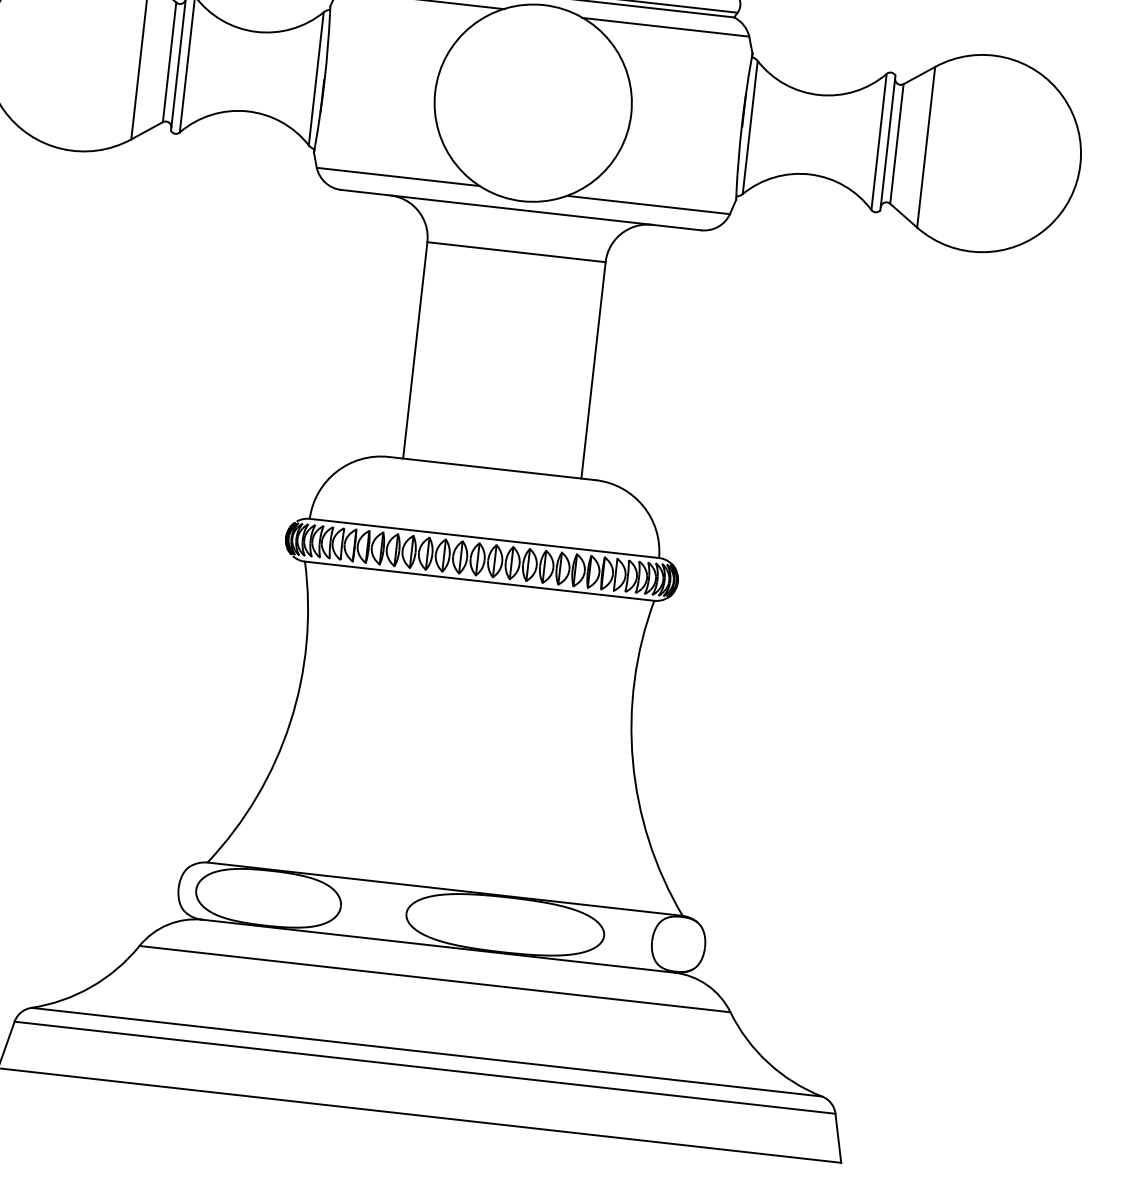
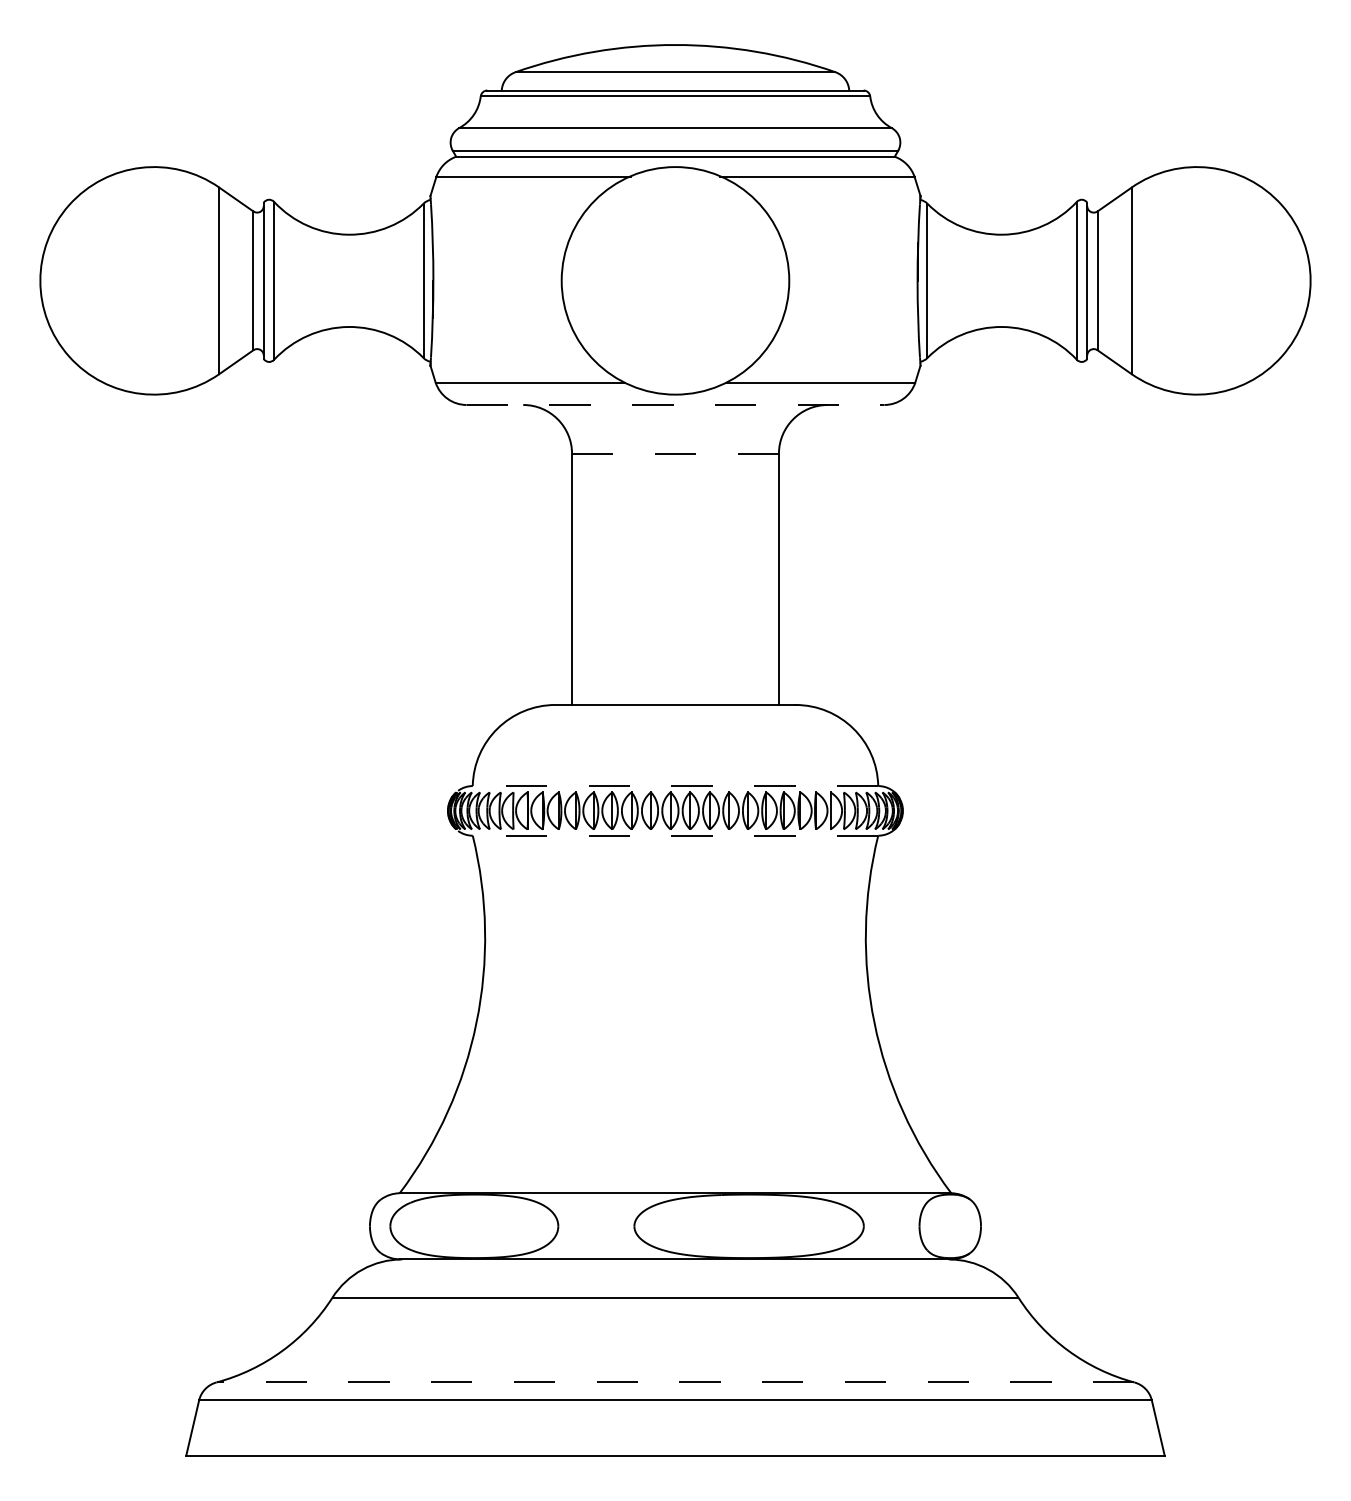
line: (521, 209) -> (675, 404), solid -> dashed
line: (516, 251) -> (675, 453), solid -> dashed
line: (484, 538) -> (675, 786), solid -> dashed
line: (479, 581) -> (675, 835), solid -> dashed
line: (426, 1052) -> (675, 1382), solid -> dashed

